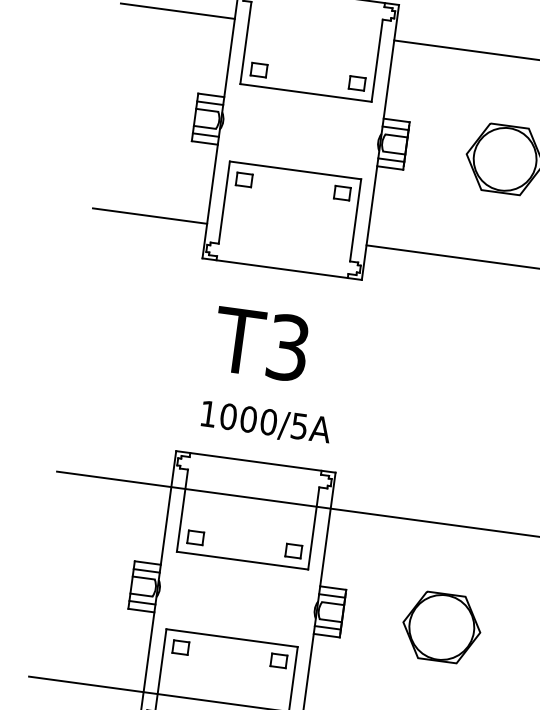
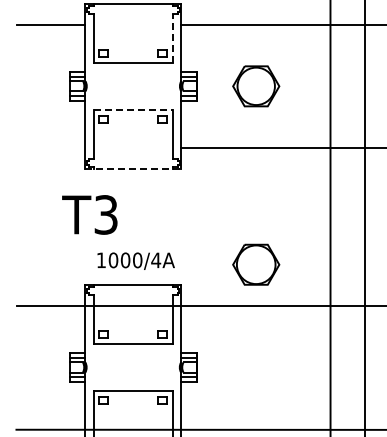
line: (376, 60) -> (172, 38), solid -> dashed
line: (295, 170) -> (133, 109), solid -> dashed
line: (148, 216) -> (50, 148), removed
line: (282, 268) -> (133, 168), solid -> dashed
text: (260, 343) -> (89, 214), moved
text: (300, 426) -> (156, 260), 1000/5A -> 1000/4A
part: (442, 627) -> (256, 264), moved

